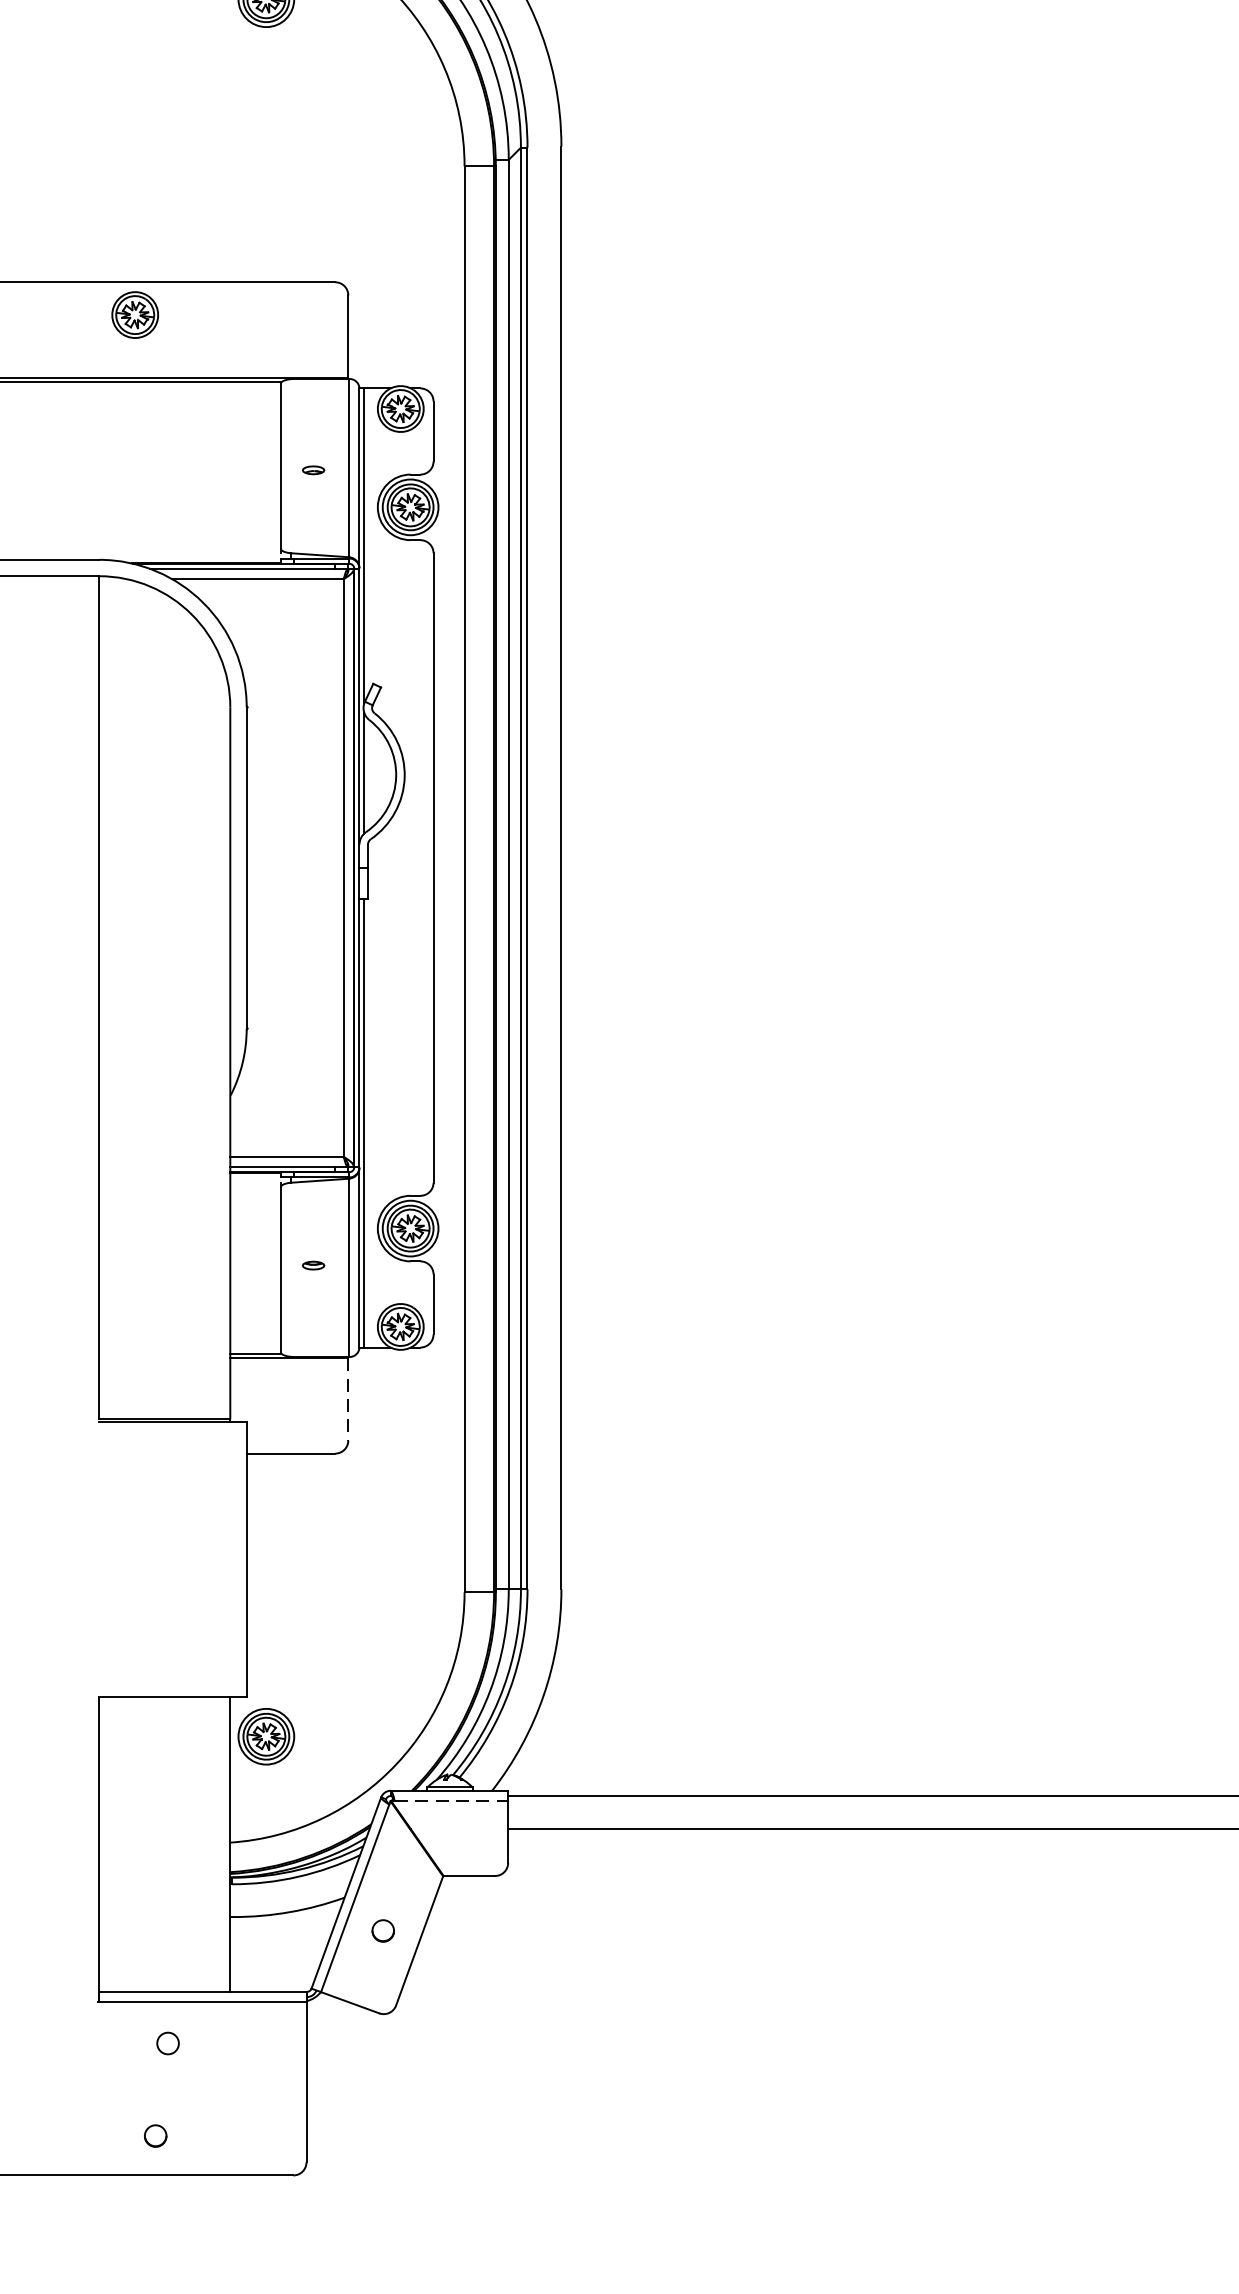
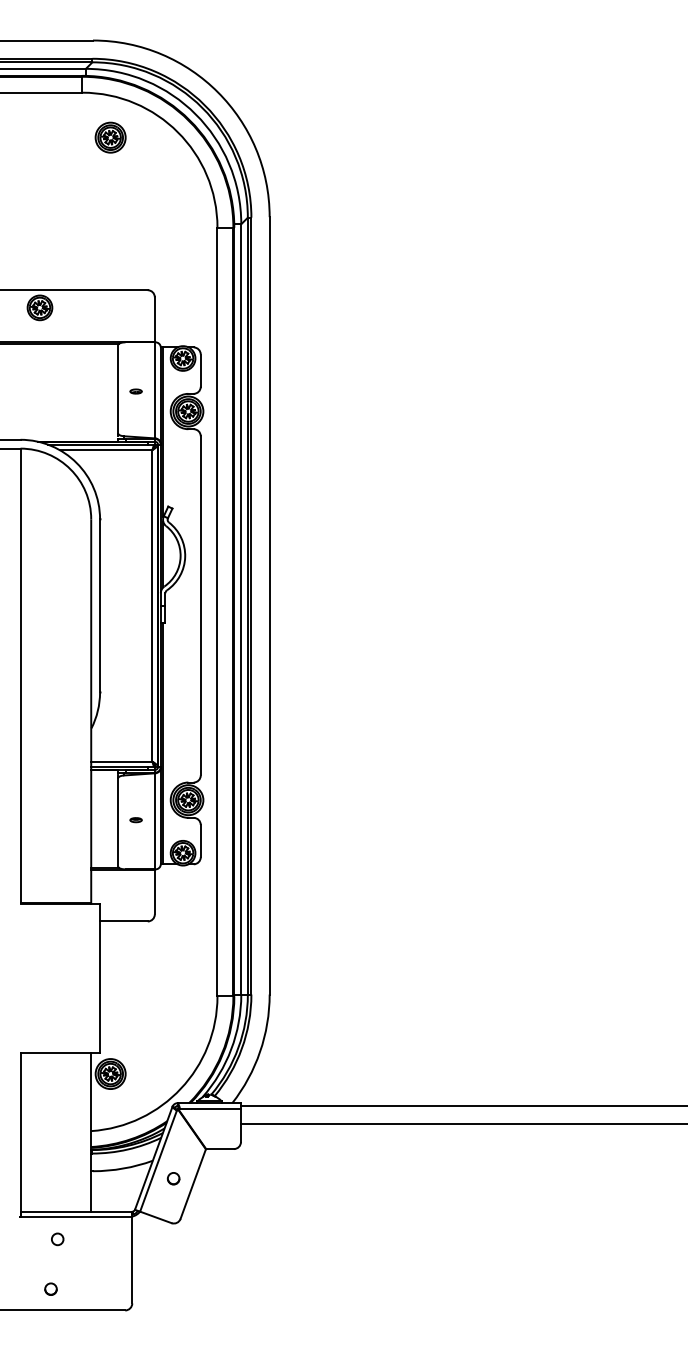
line: (347, 1399) -> (154, 892), dashed -> solid
line: (451, 1800) -> (210, 1108), dashed -> solid

